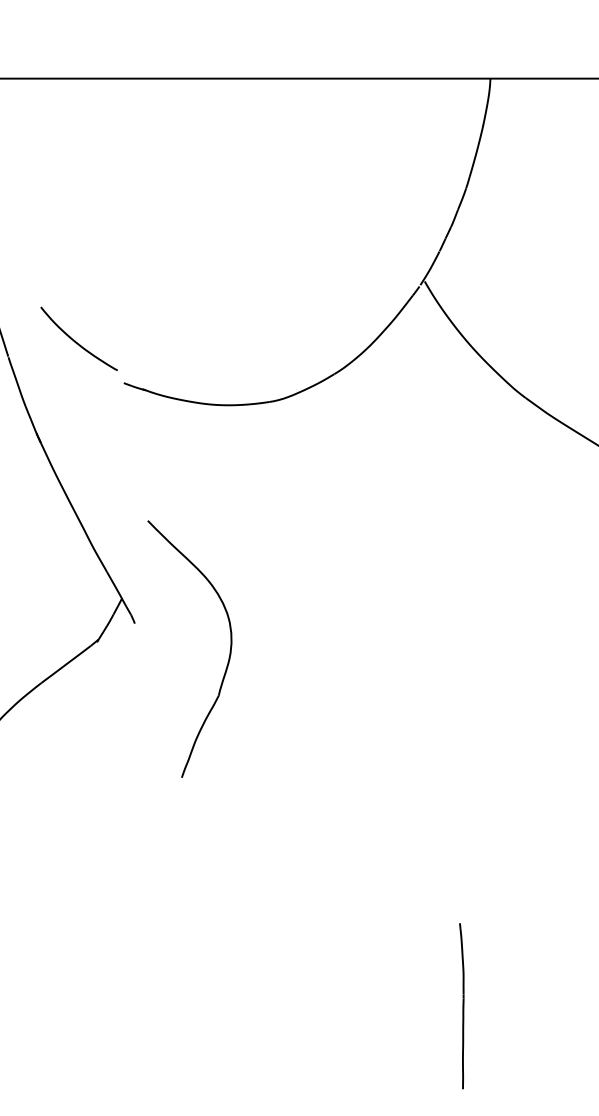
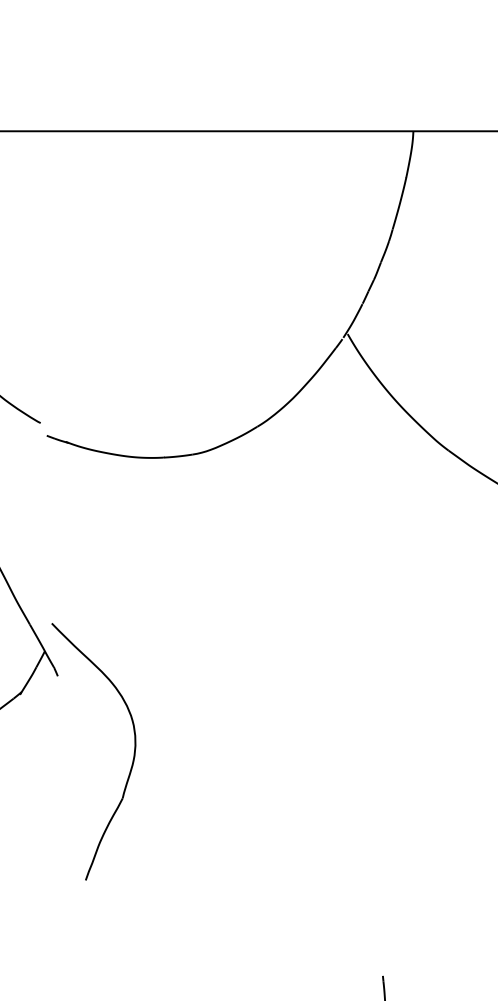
part: (228, 657) -> (132, 760), moved

